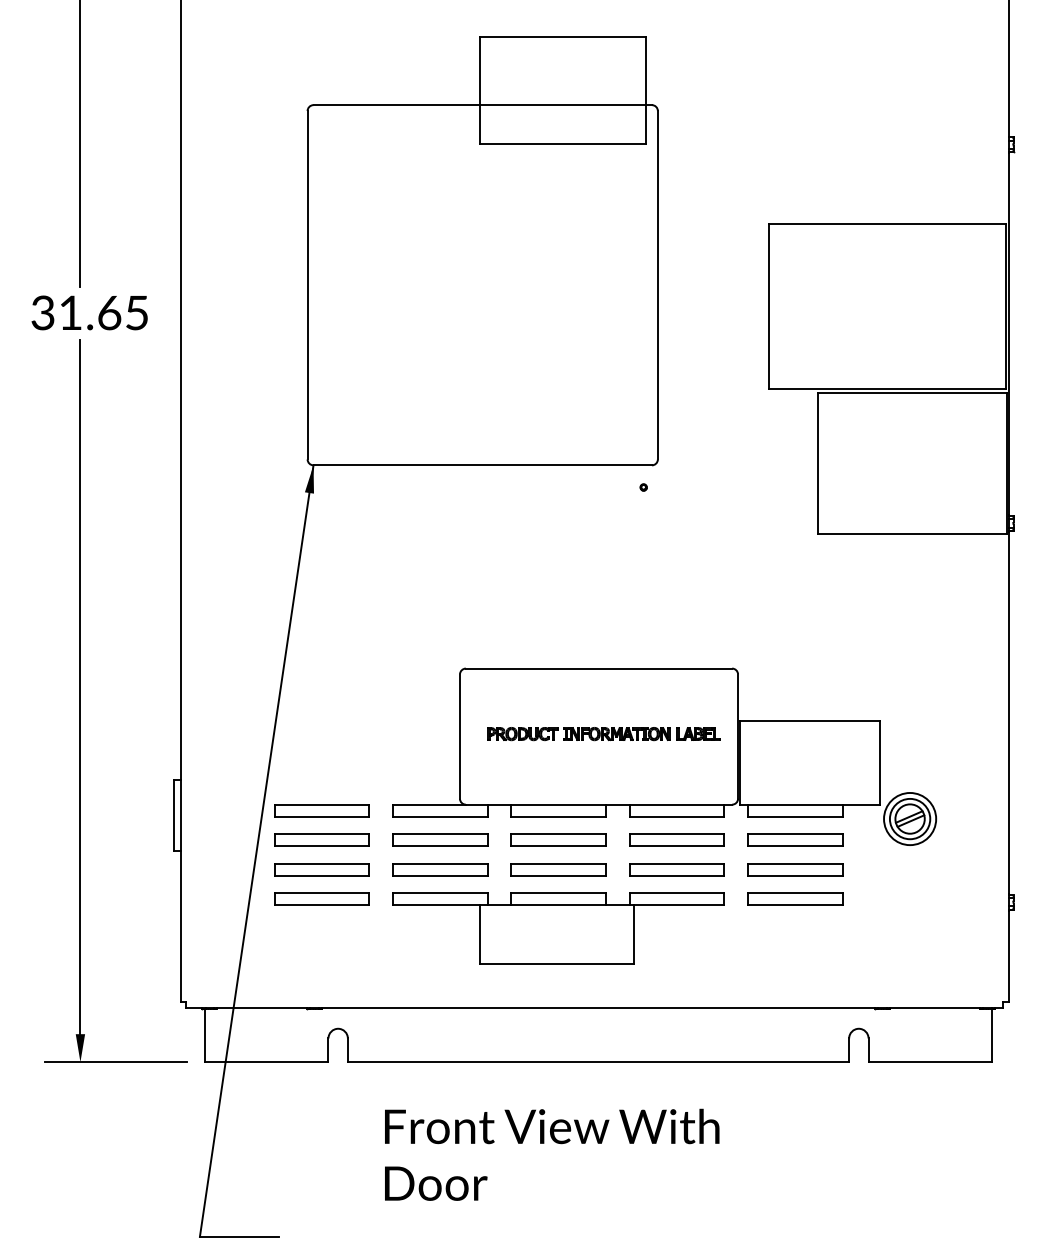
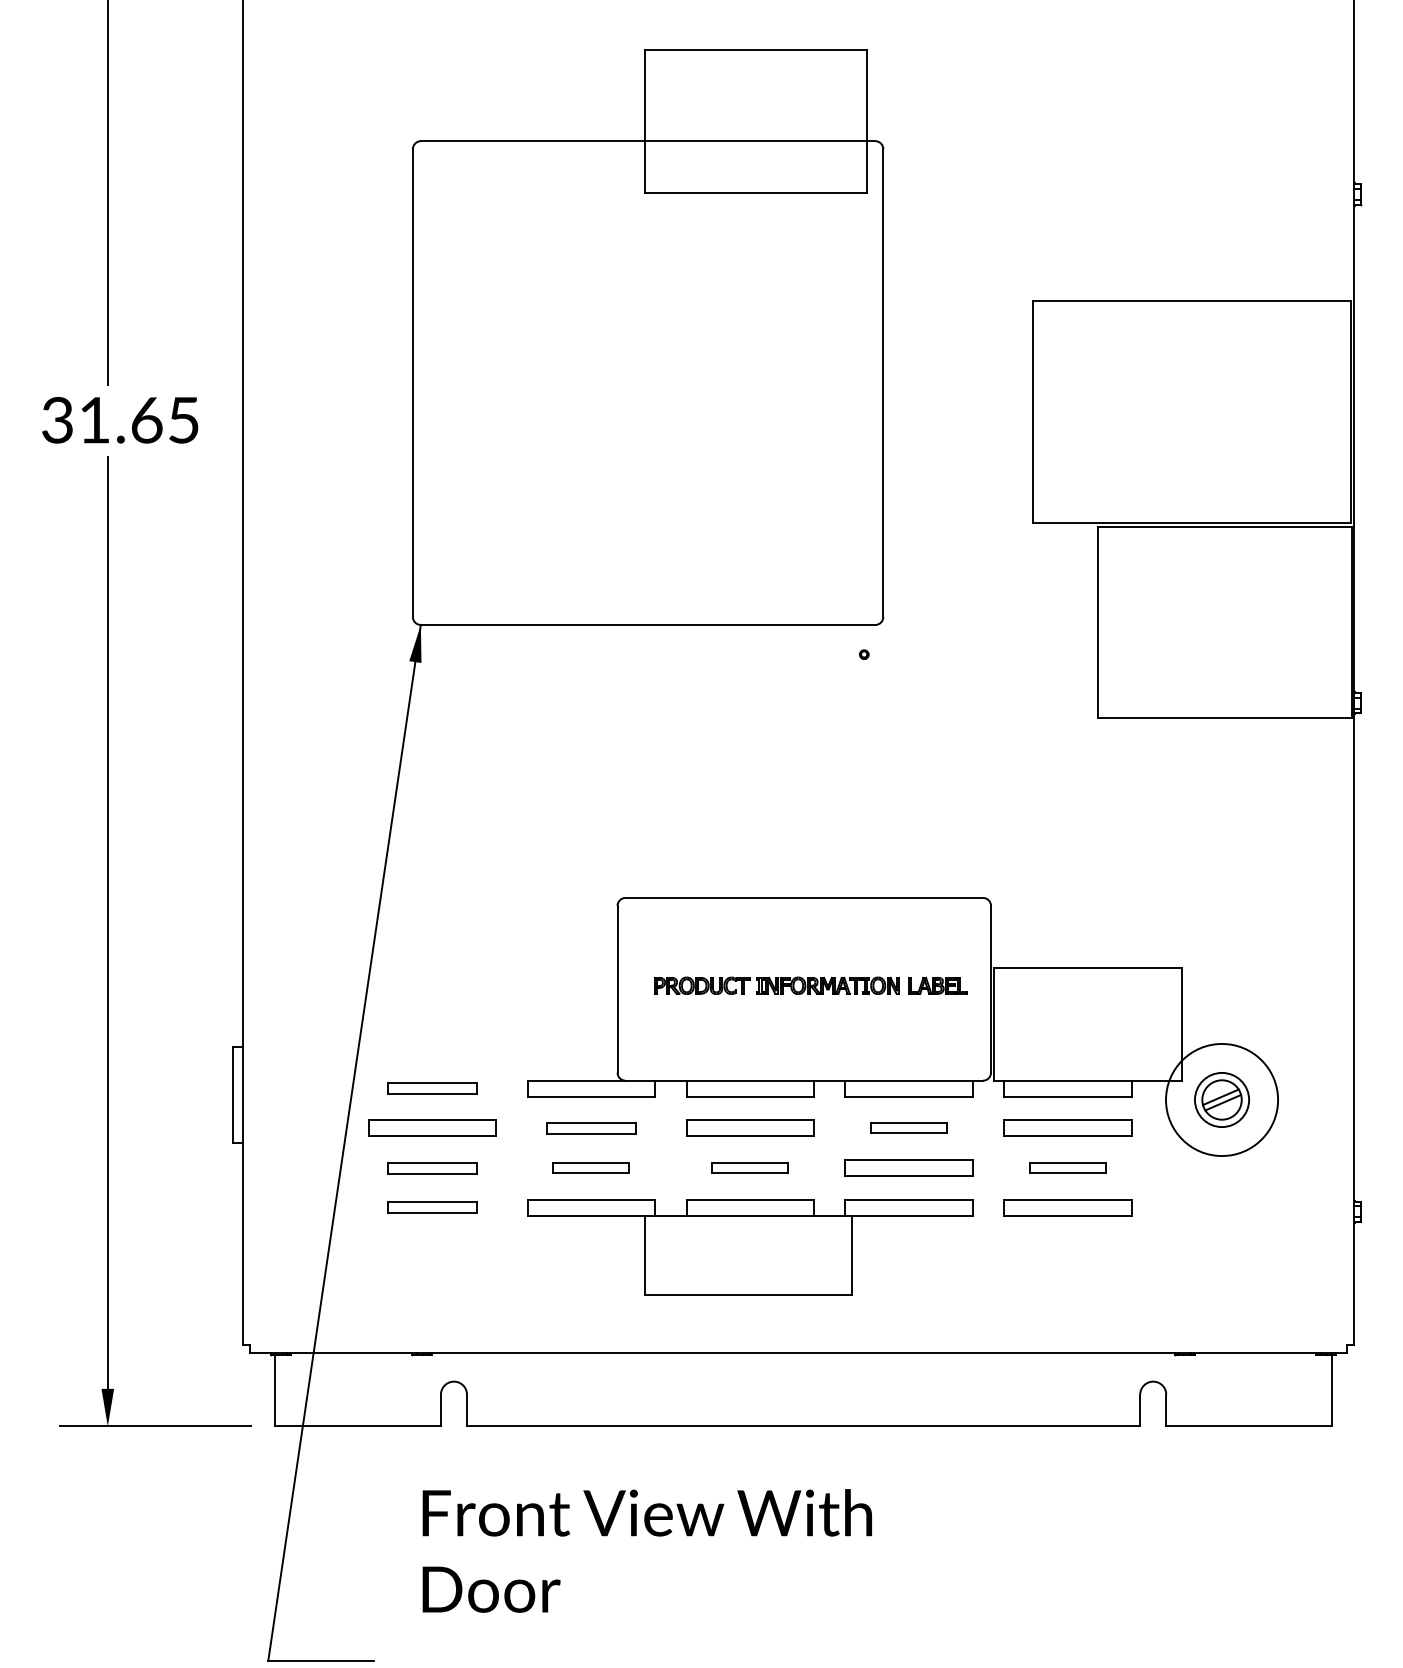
part: (321, 810) -> (431, 1088), size x0.7
circle: (910, 818) -> (1222, 1099), size x1.6
part: (440, 839) -> (591, 1127), size x0.7
part: (676, 839) -> (908, 1127), size x0.6
part: (321, 869) -> (431, 1167), size x0.7
part: (440, 869) -> (591, 1167), size x0.6
part: (558, 869) -> (749, 1167), size x0.6
part: (795, 869) -> (1068, 1167), size x0.6
part: (321, 898) -> (431, 1206), size x0.7
text: (552, 1154) -> (647, 1550), moved

